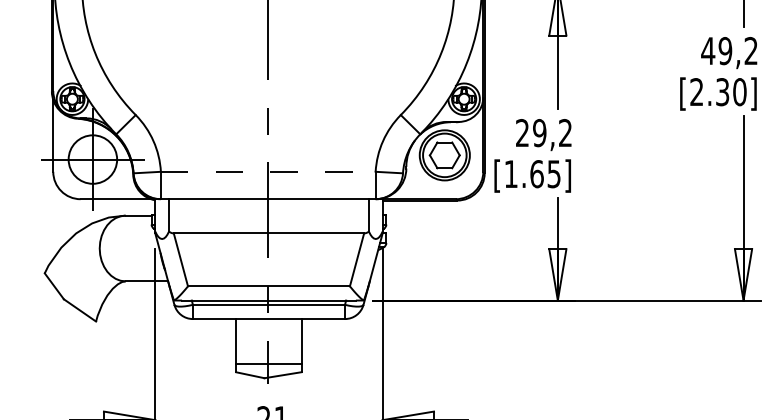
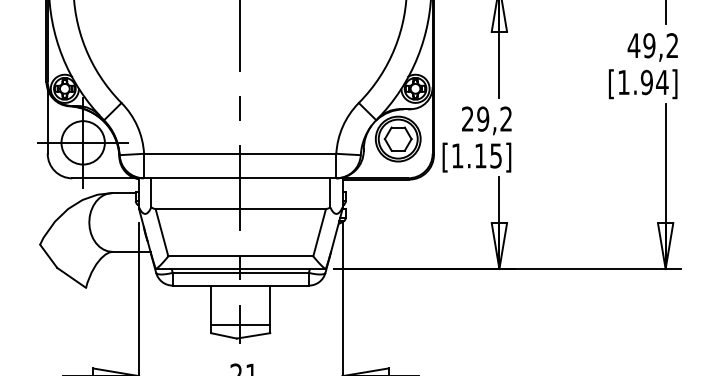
text: (718, 92) -> (643, 82), [2.30] -> [1.94]
line: (268, 171) -> (240, 153), dashed -> solid
text: (536, 173) -> (480, 155), [1.65] -> [1.15]

